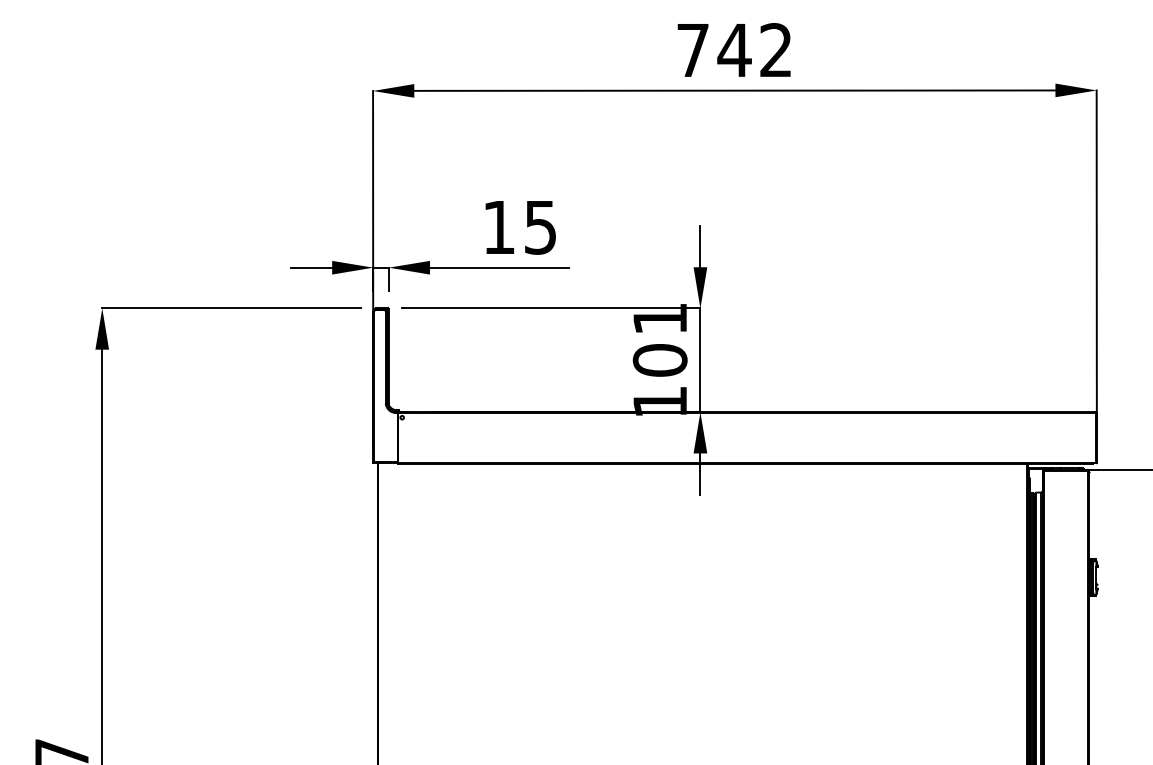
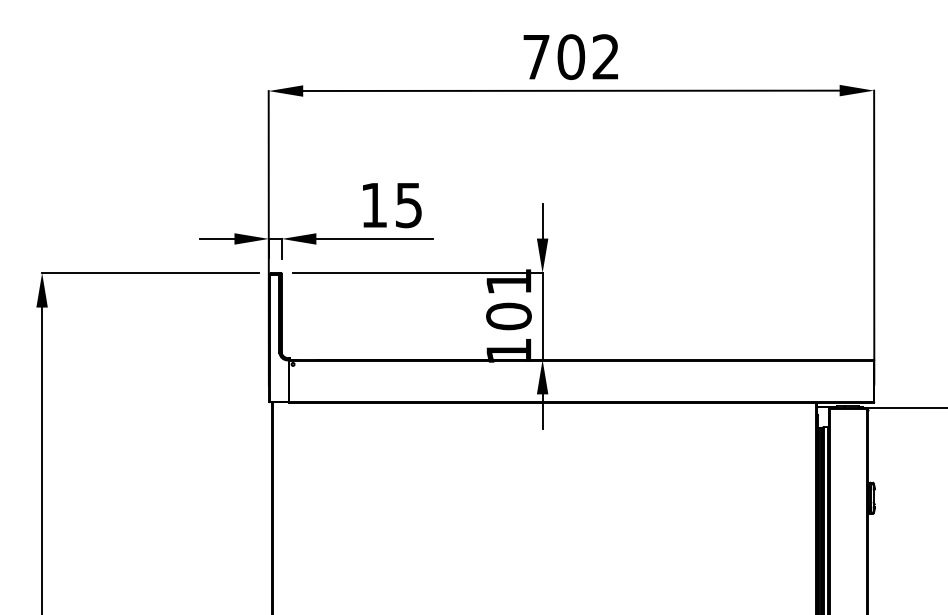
text: (734, 50) -> (571, 57), 742 -> 702

